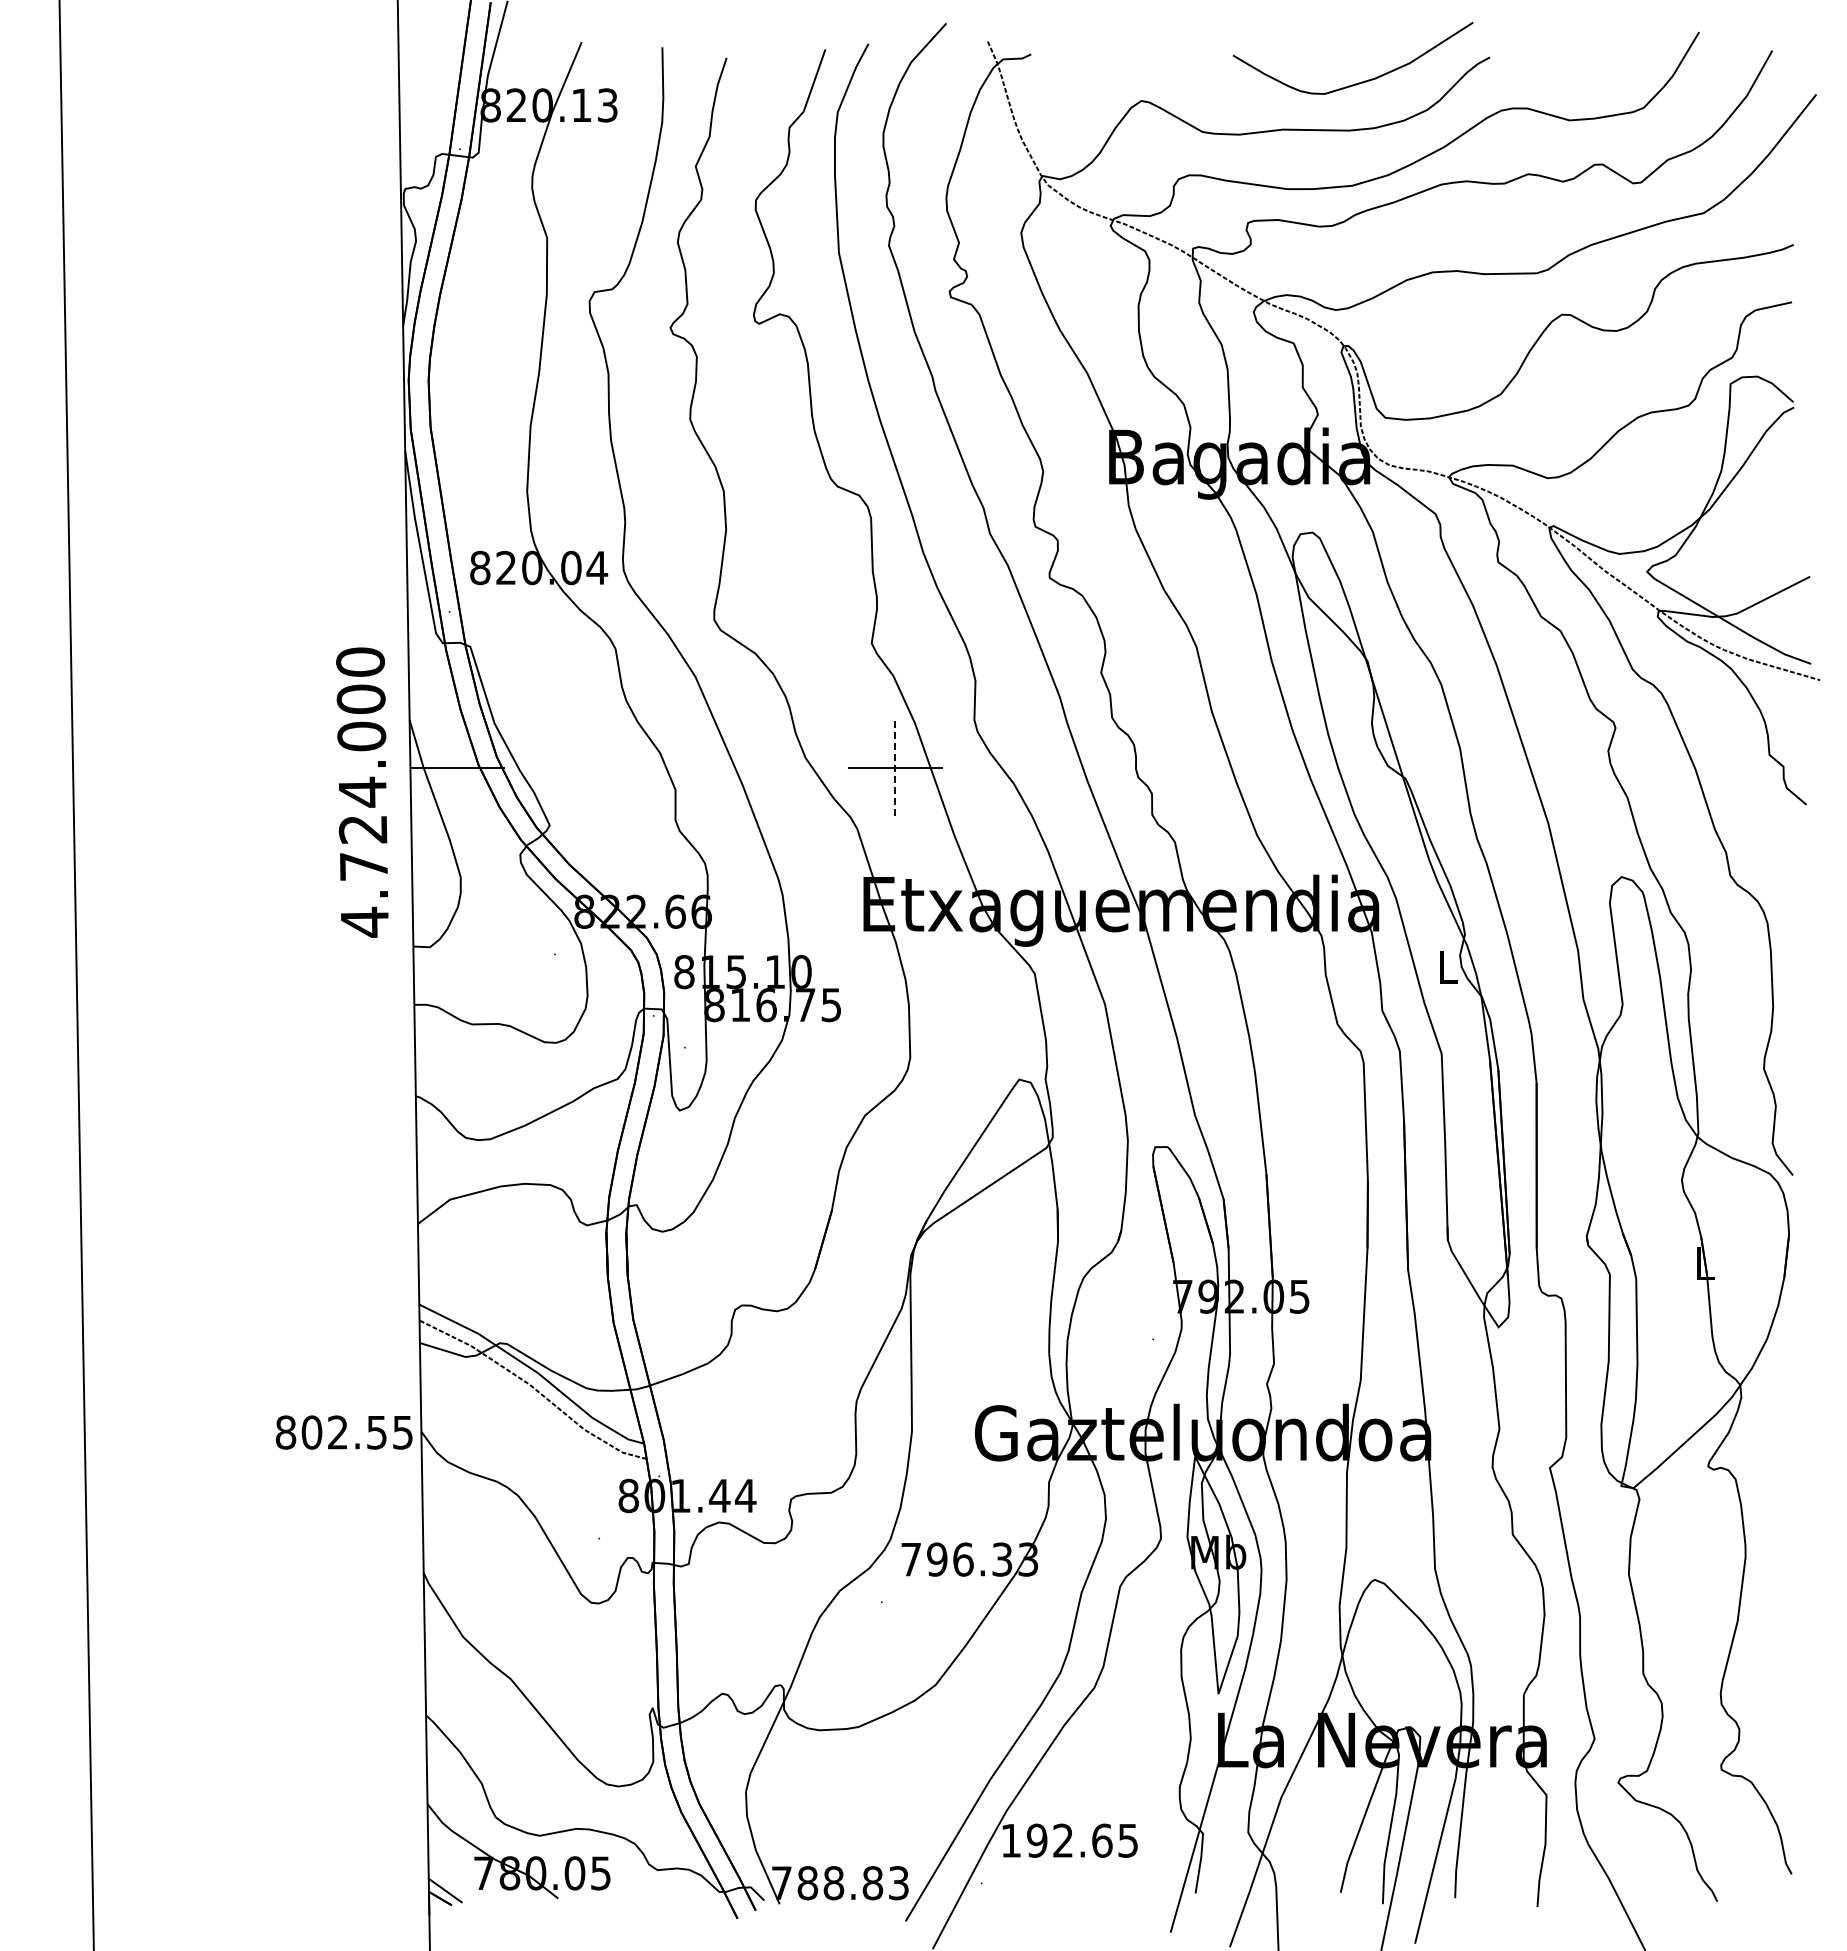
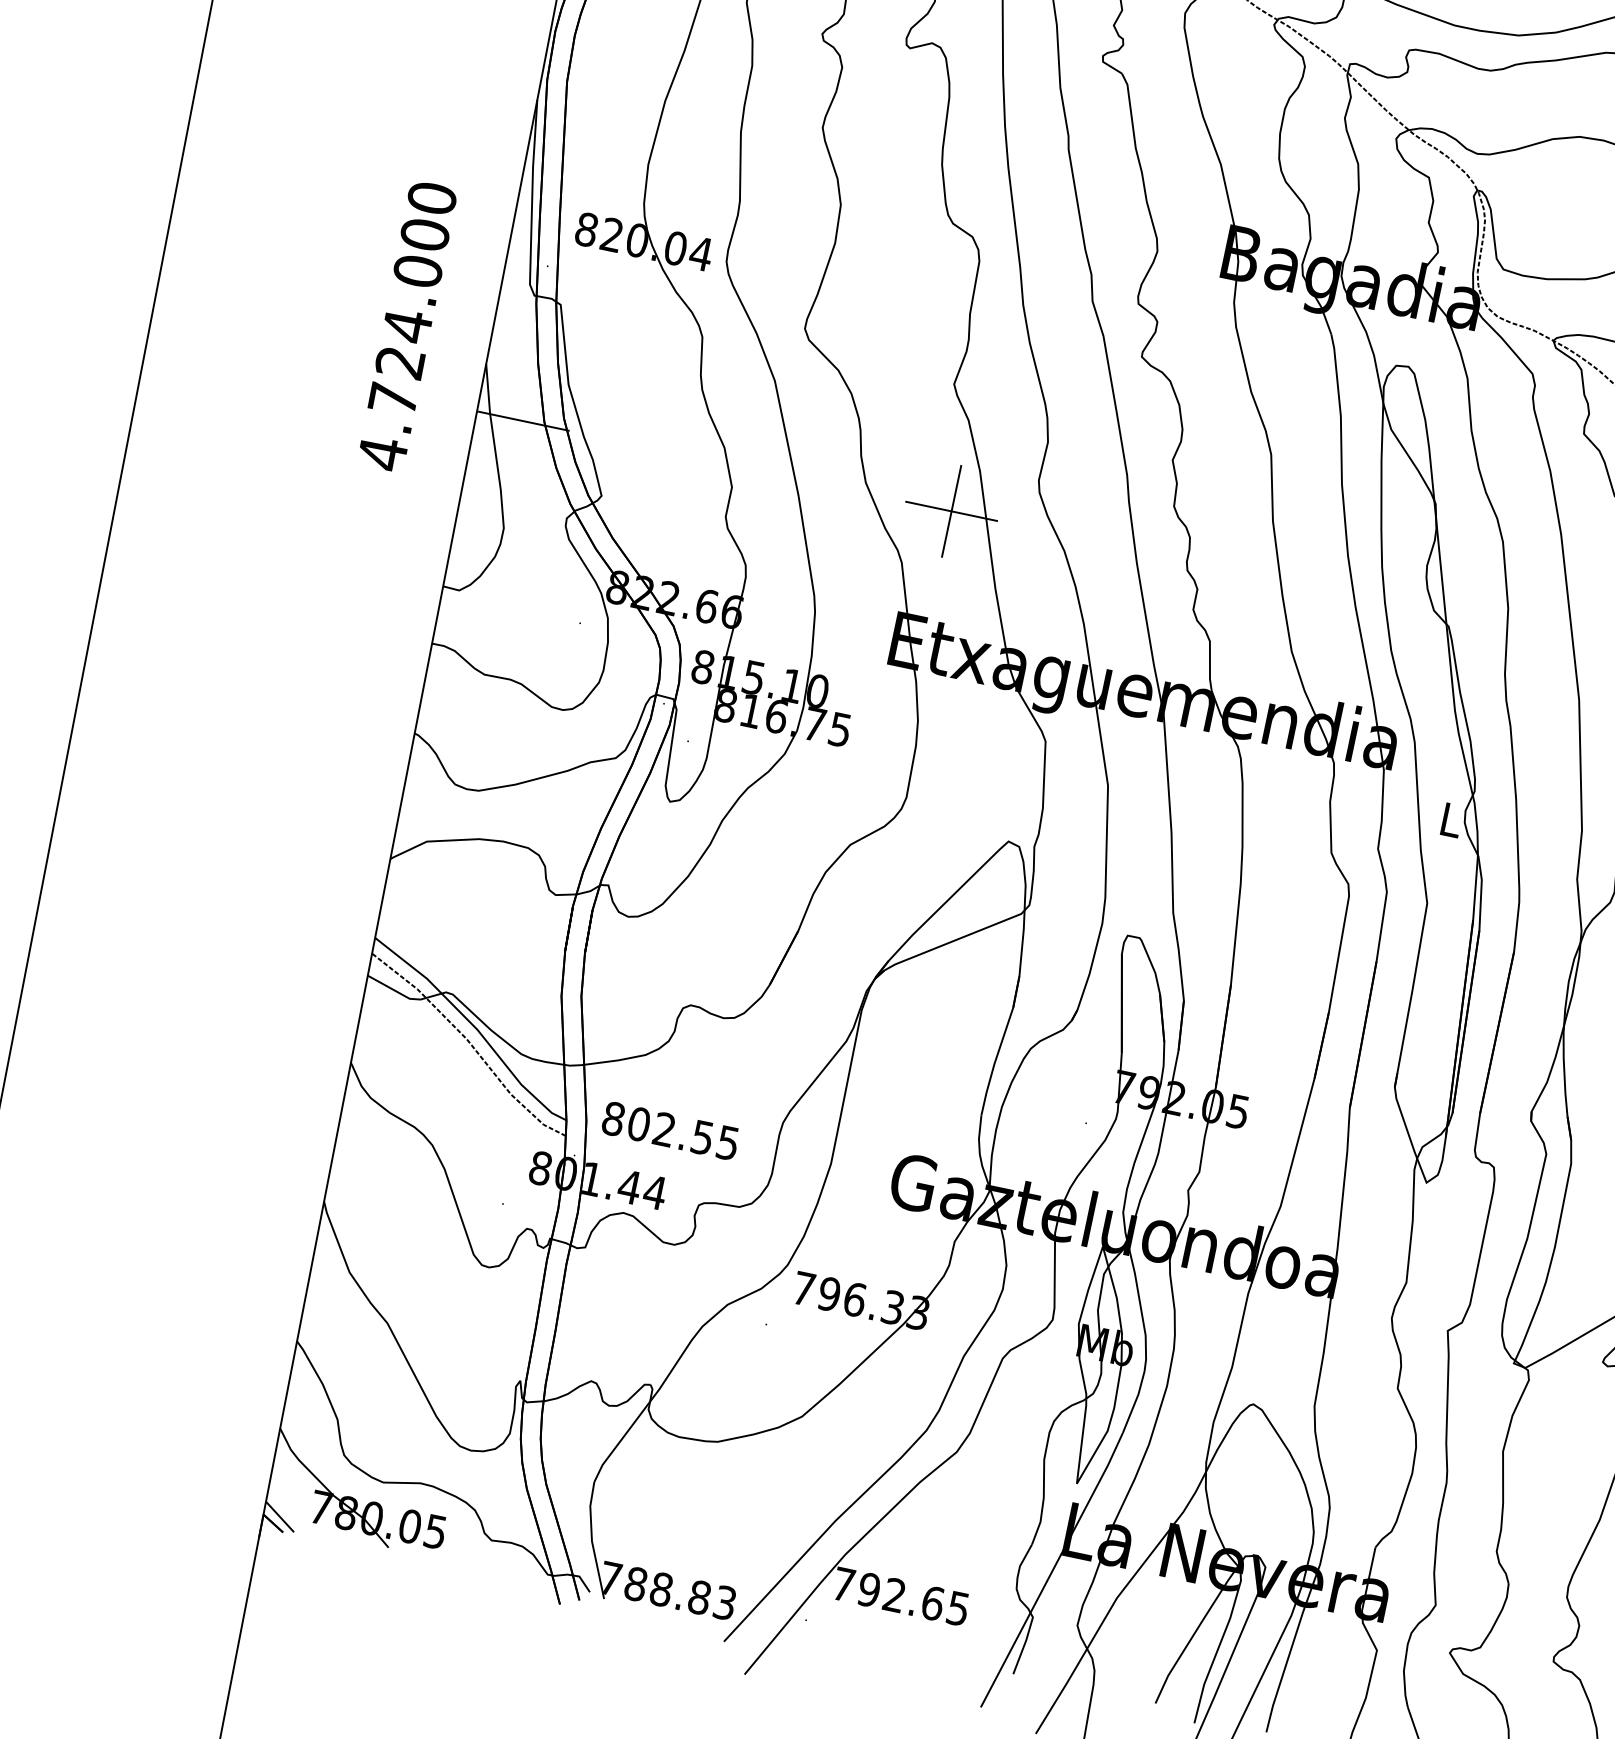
line: (895, 767) -> (951, 510), dashed -> solid
text: (362, 792) -> (407, 326), moved
text: (343, 1432) -> (669, 1130), moved
text: (1010, 1840) -> (843, 1584), 192.65 -> 792.65

